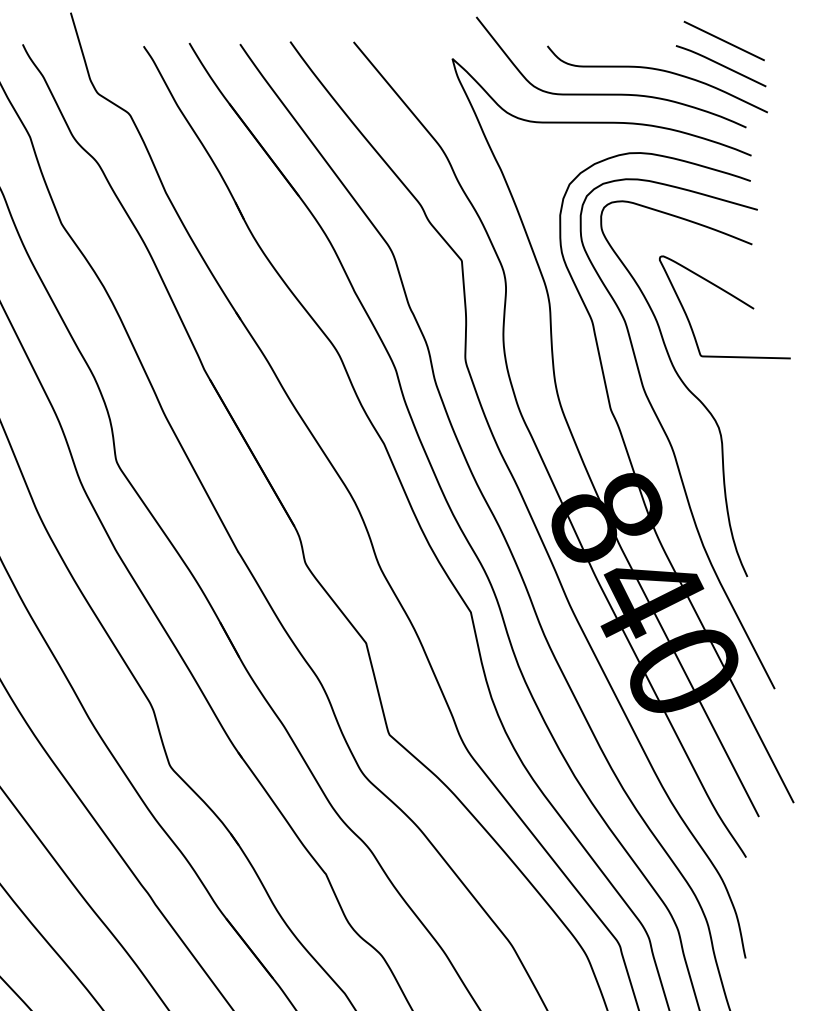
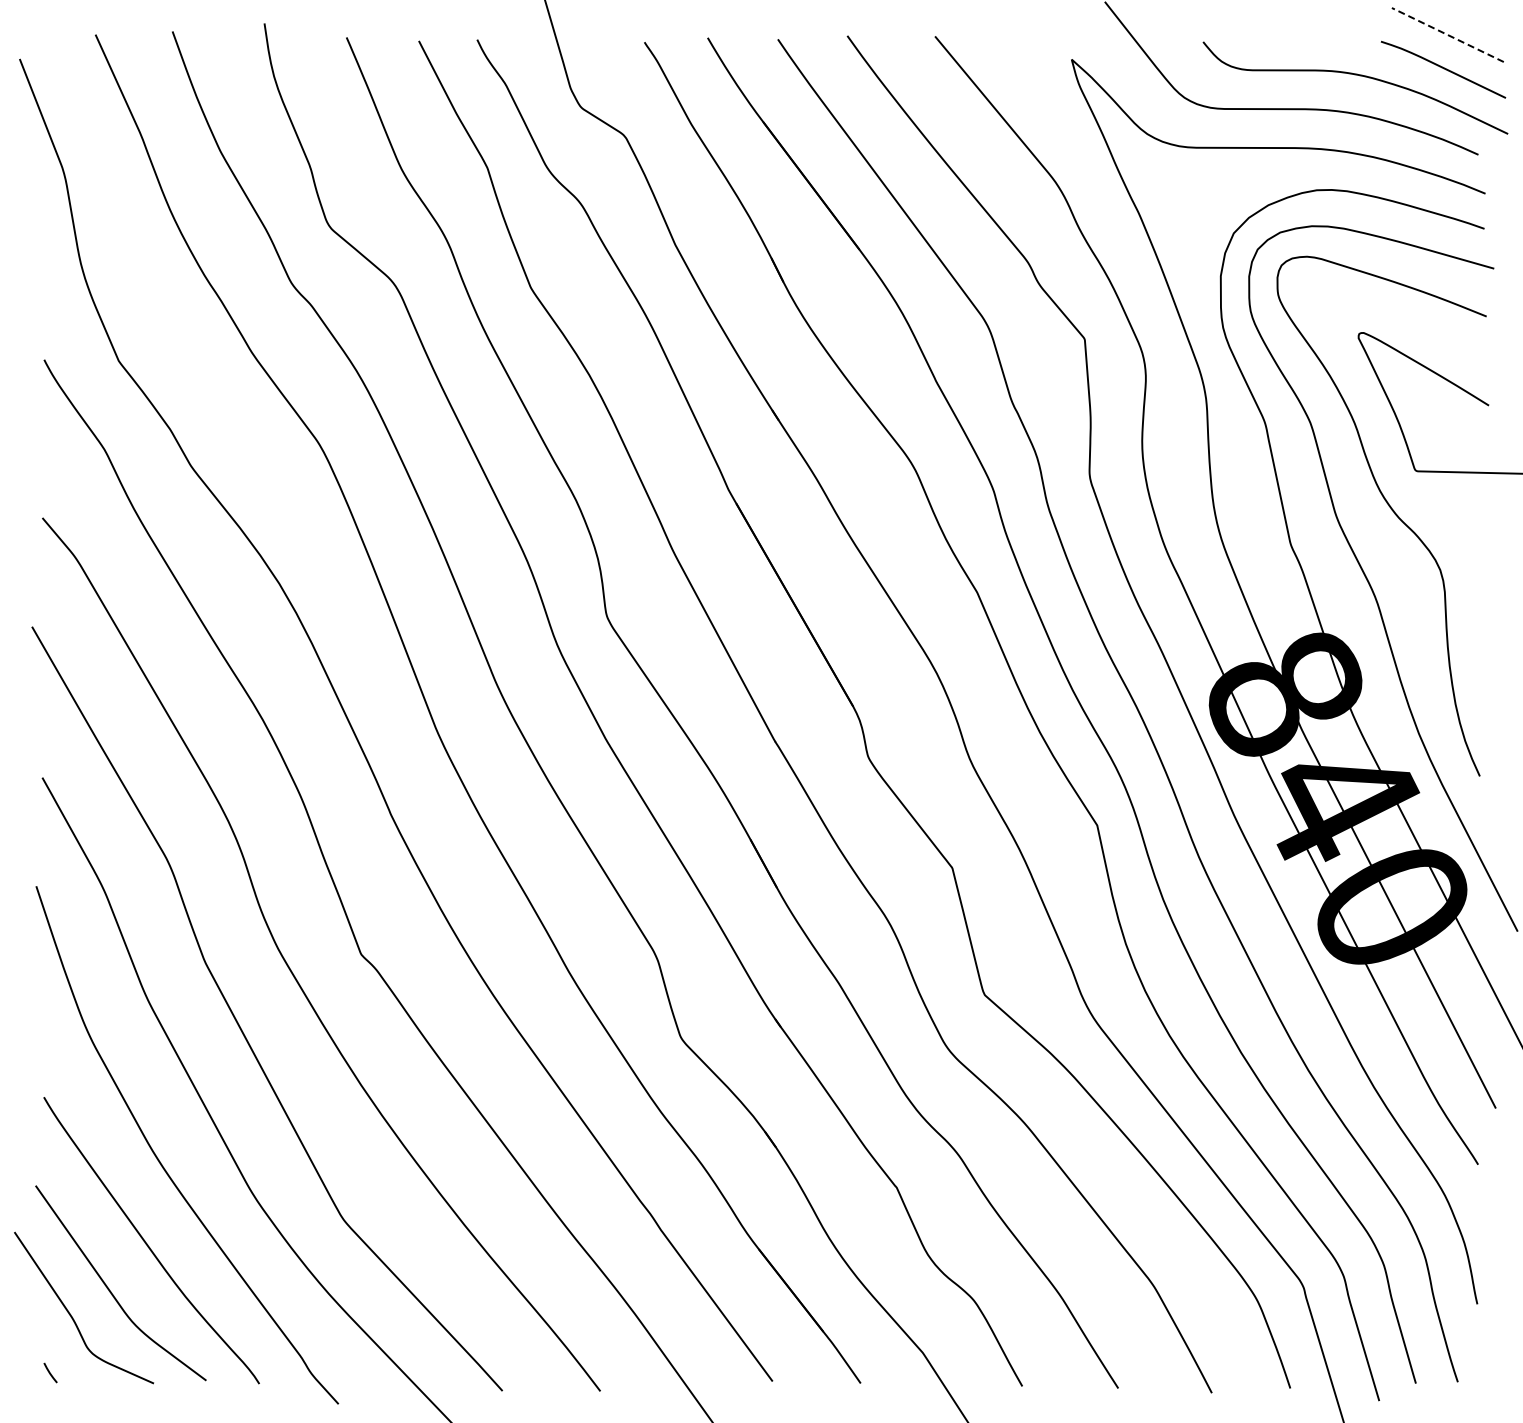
line: (724, 40) -> (1447, 34), solid -> dashed

